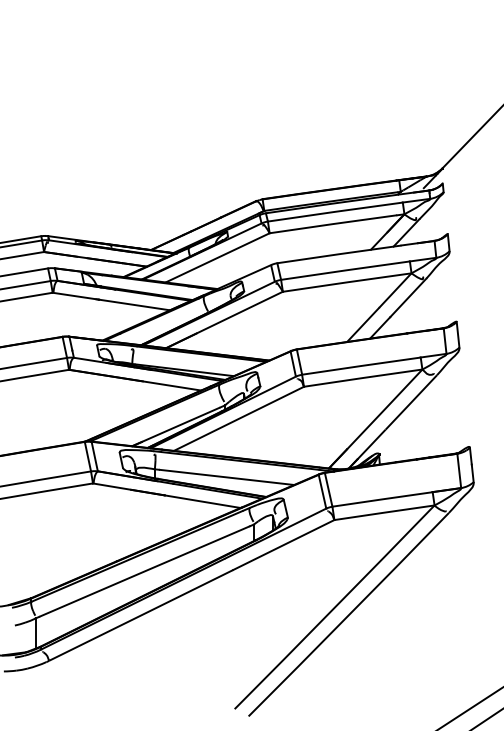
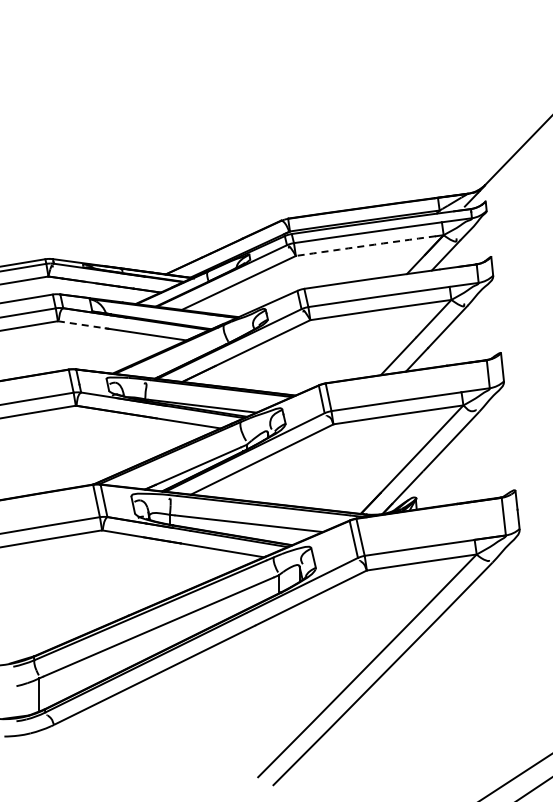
arc: (333, 223) -> (365, 245), solid -> dashed
line: (76, 296) -> (83, 325), solid -> dashed

